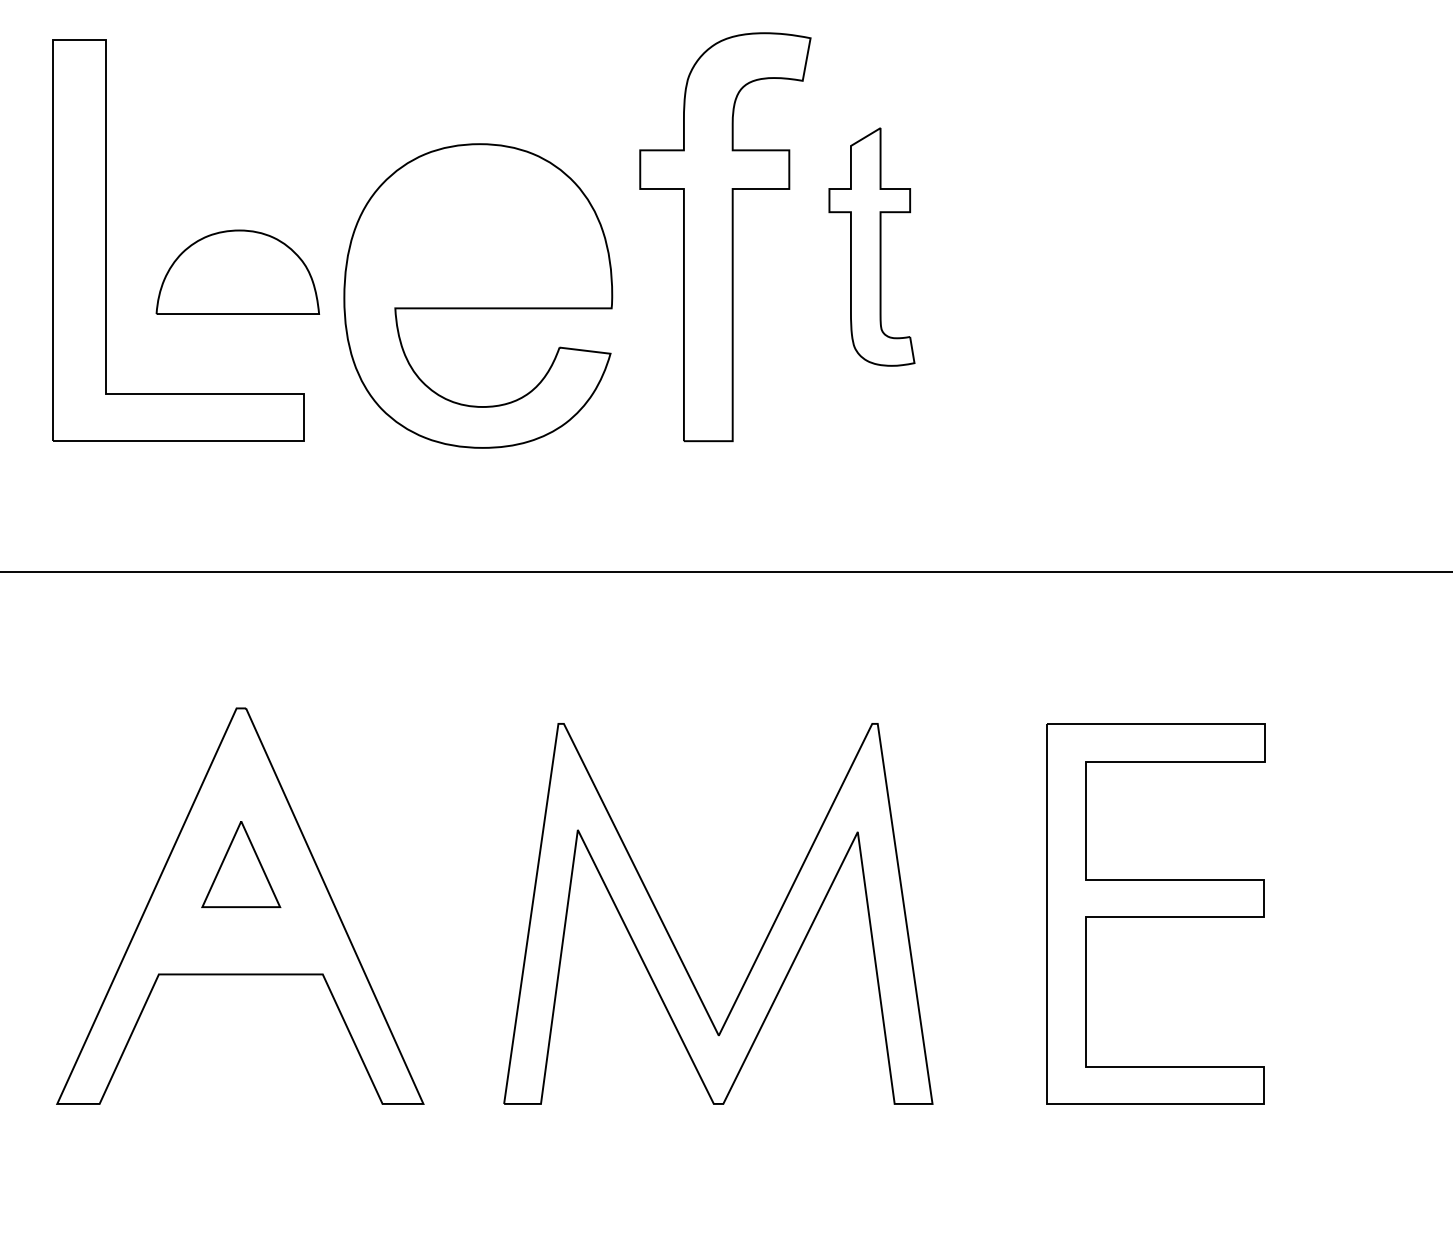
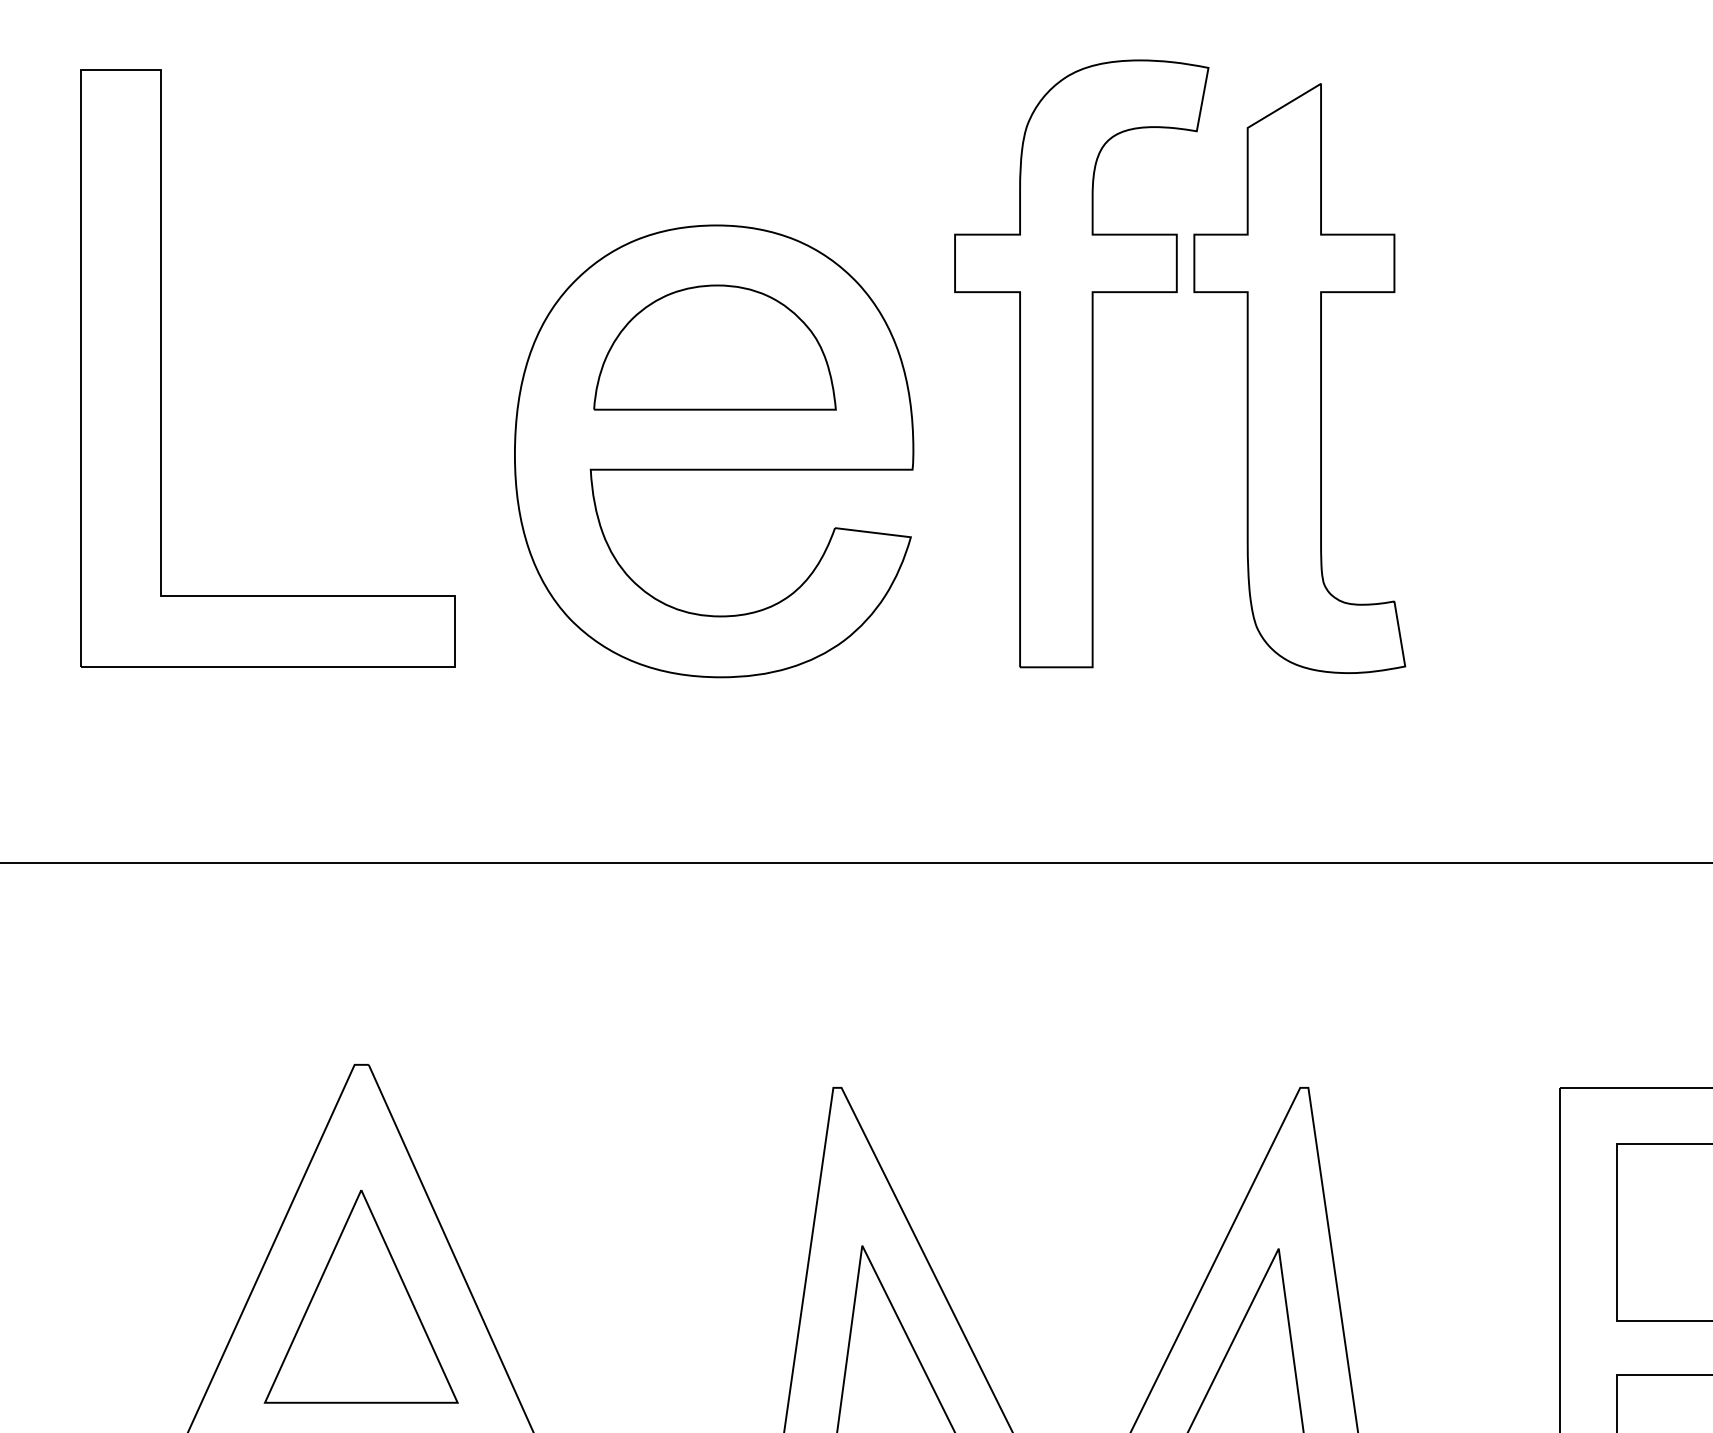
part: (871, 246) -> (1299, 377), size x1.67
part: (237, 271) -> (714, 346), moved
part: (241, 864) -> (361, 1297), size x1.67

